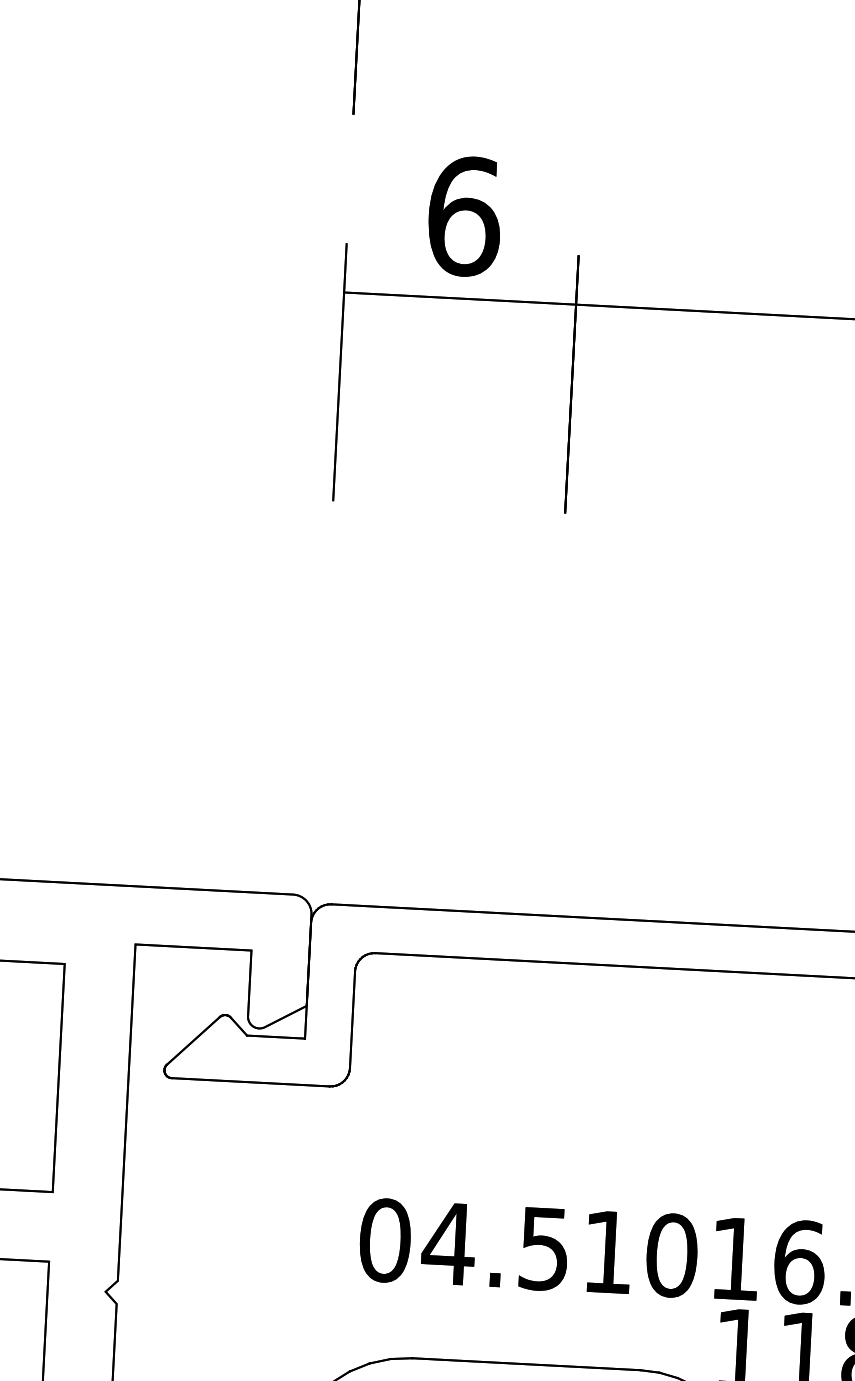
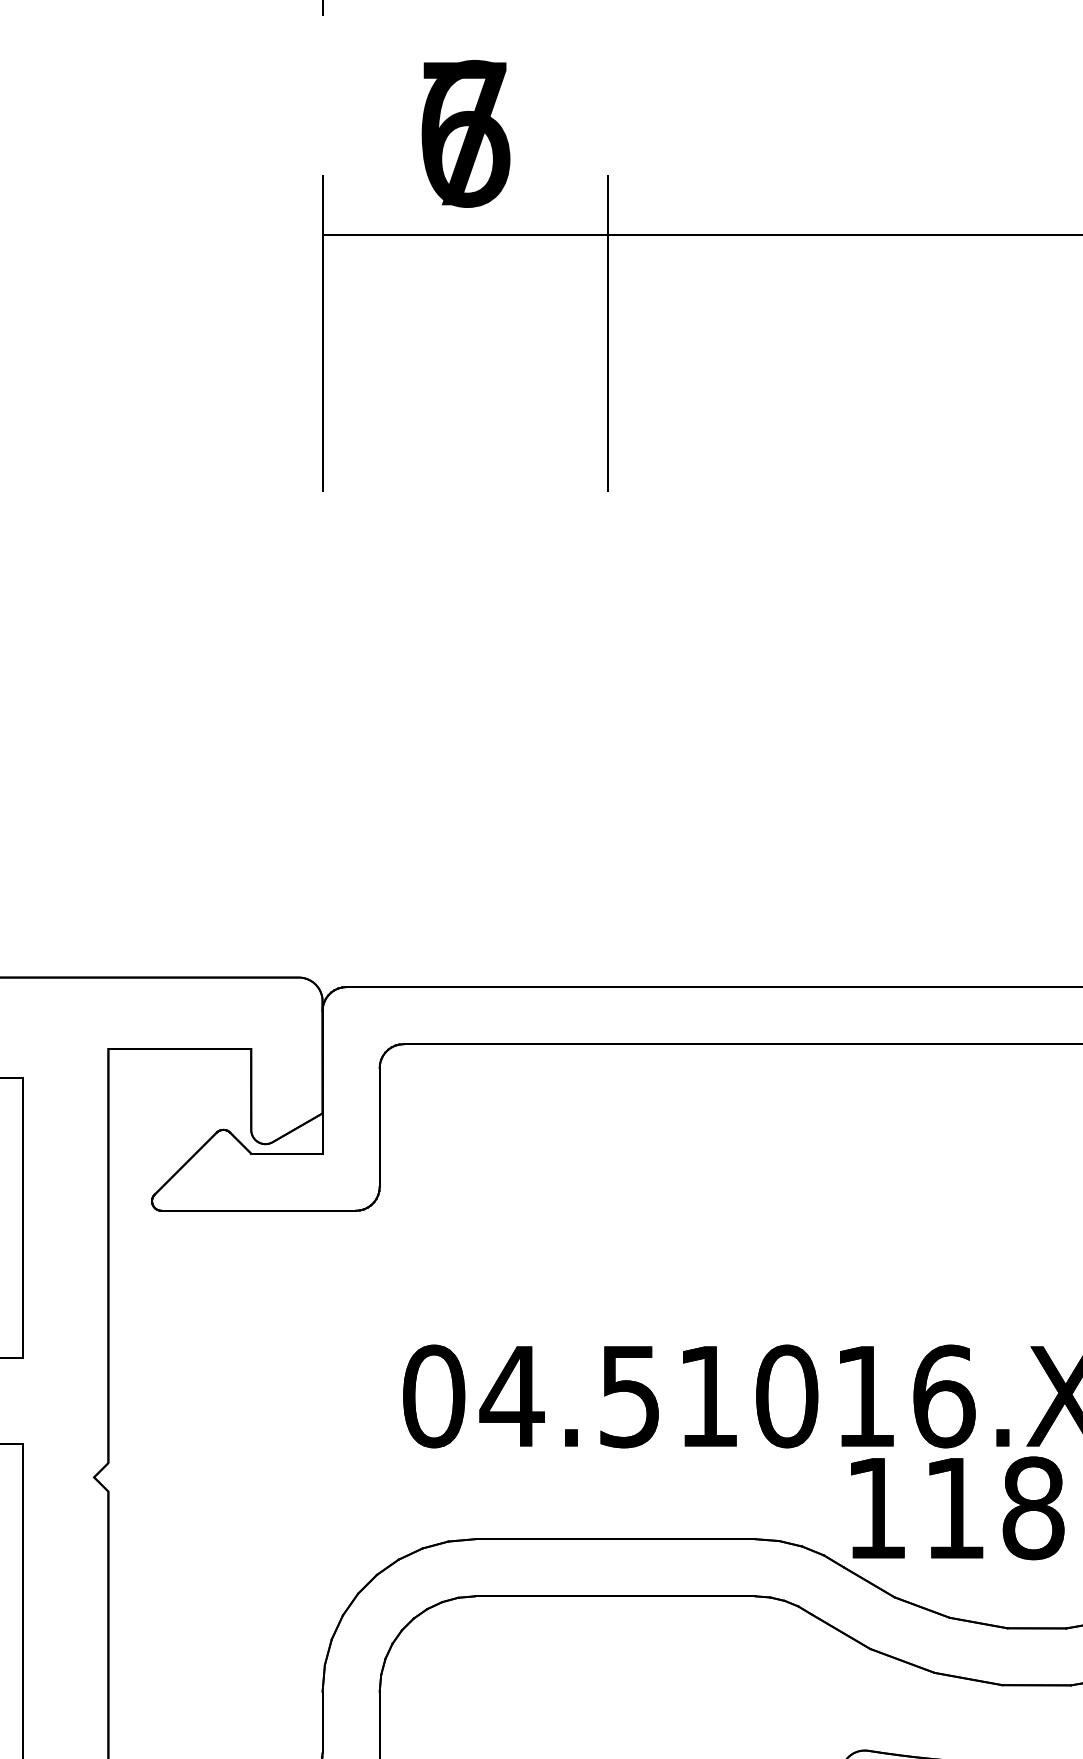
text: (464, 216) -> (465, 133), 6 -> 7

